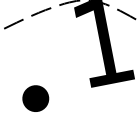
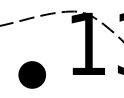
part: (34, 98) -> (31, 74), size x1.43

